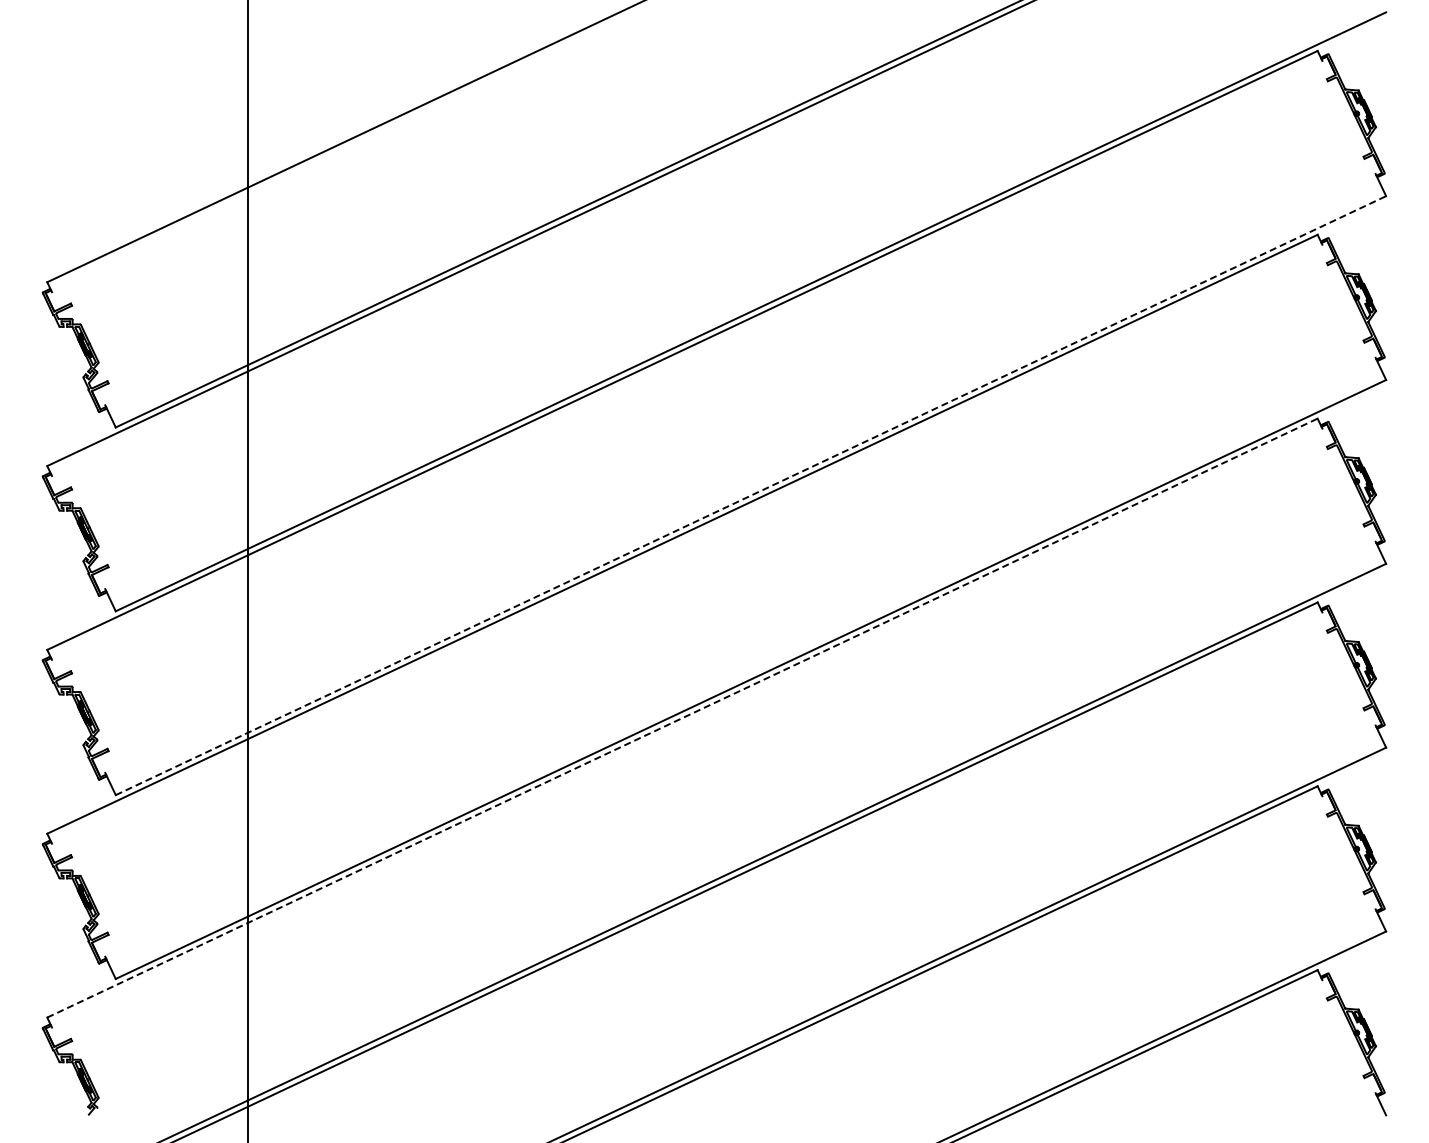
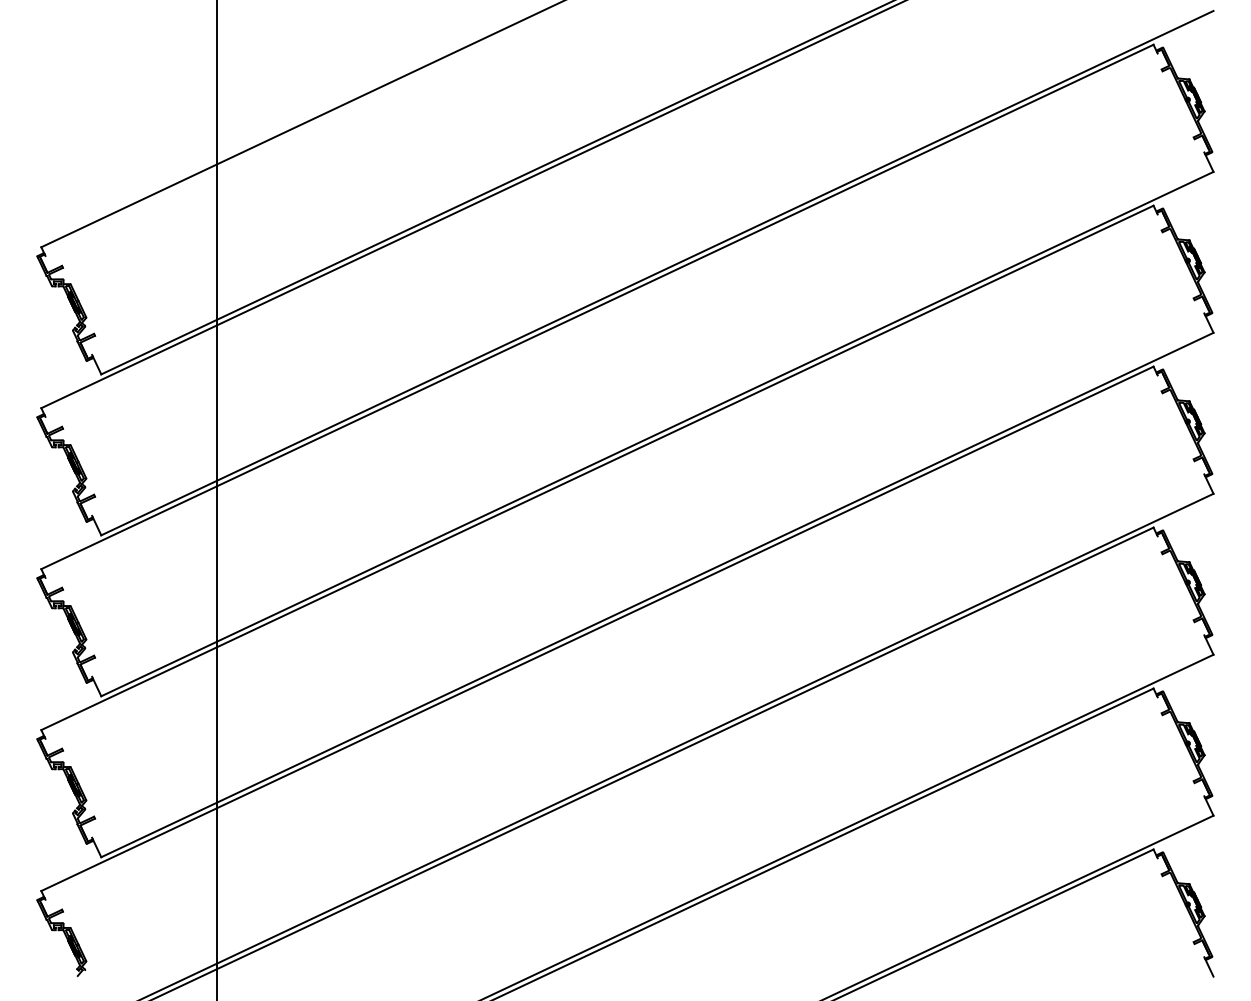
line: (751, 495) -> (657, 433), dashed -> solid
line: (682, 717) -> (597, 628), dashed -> solid

